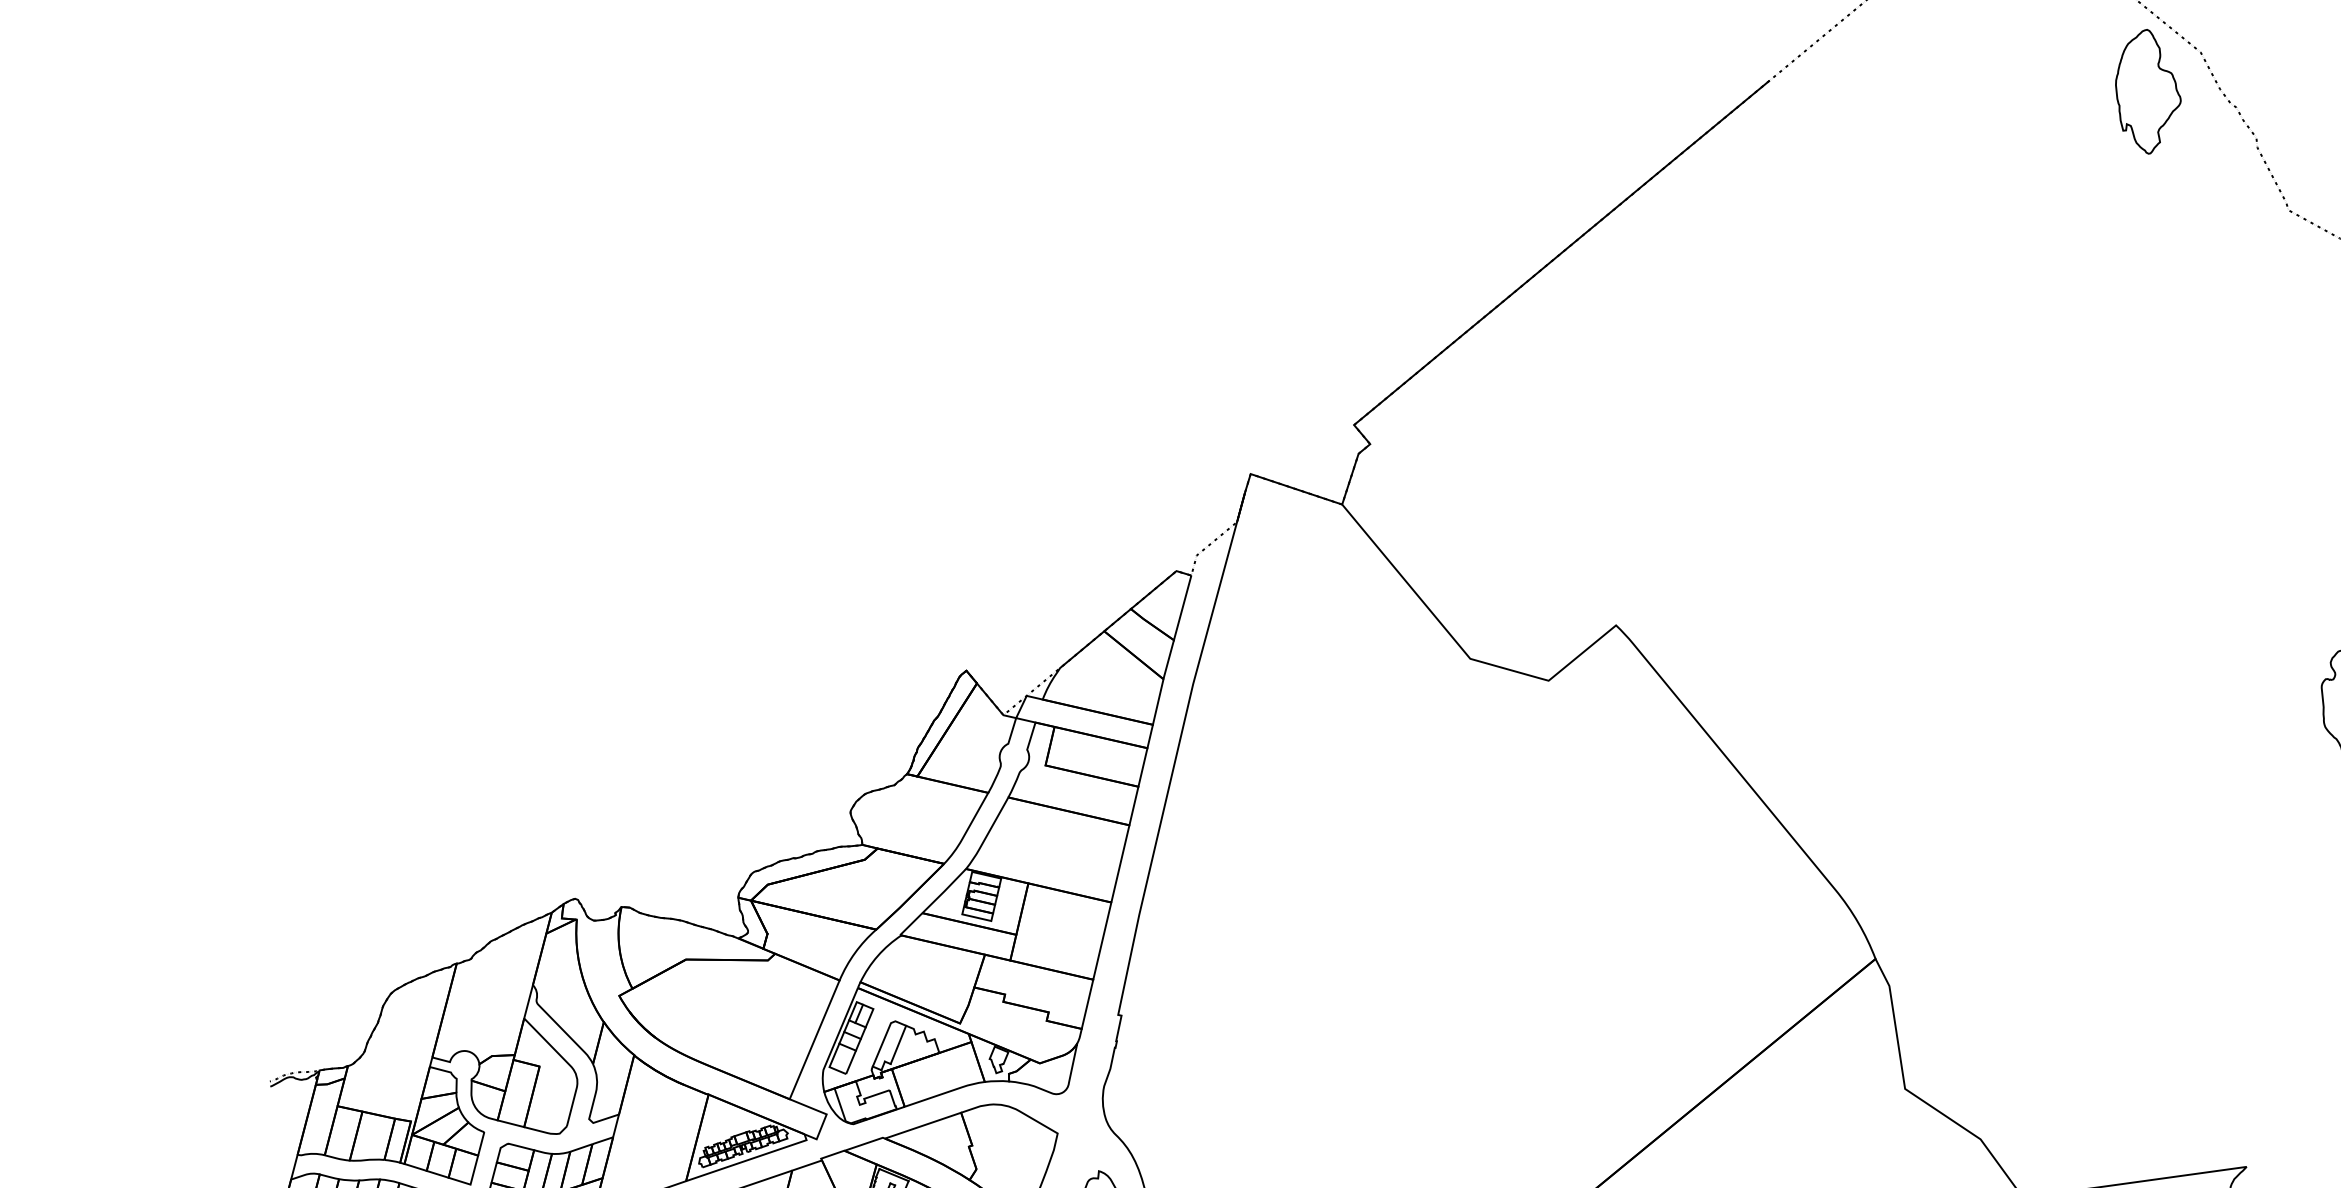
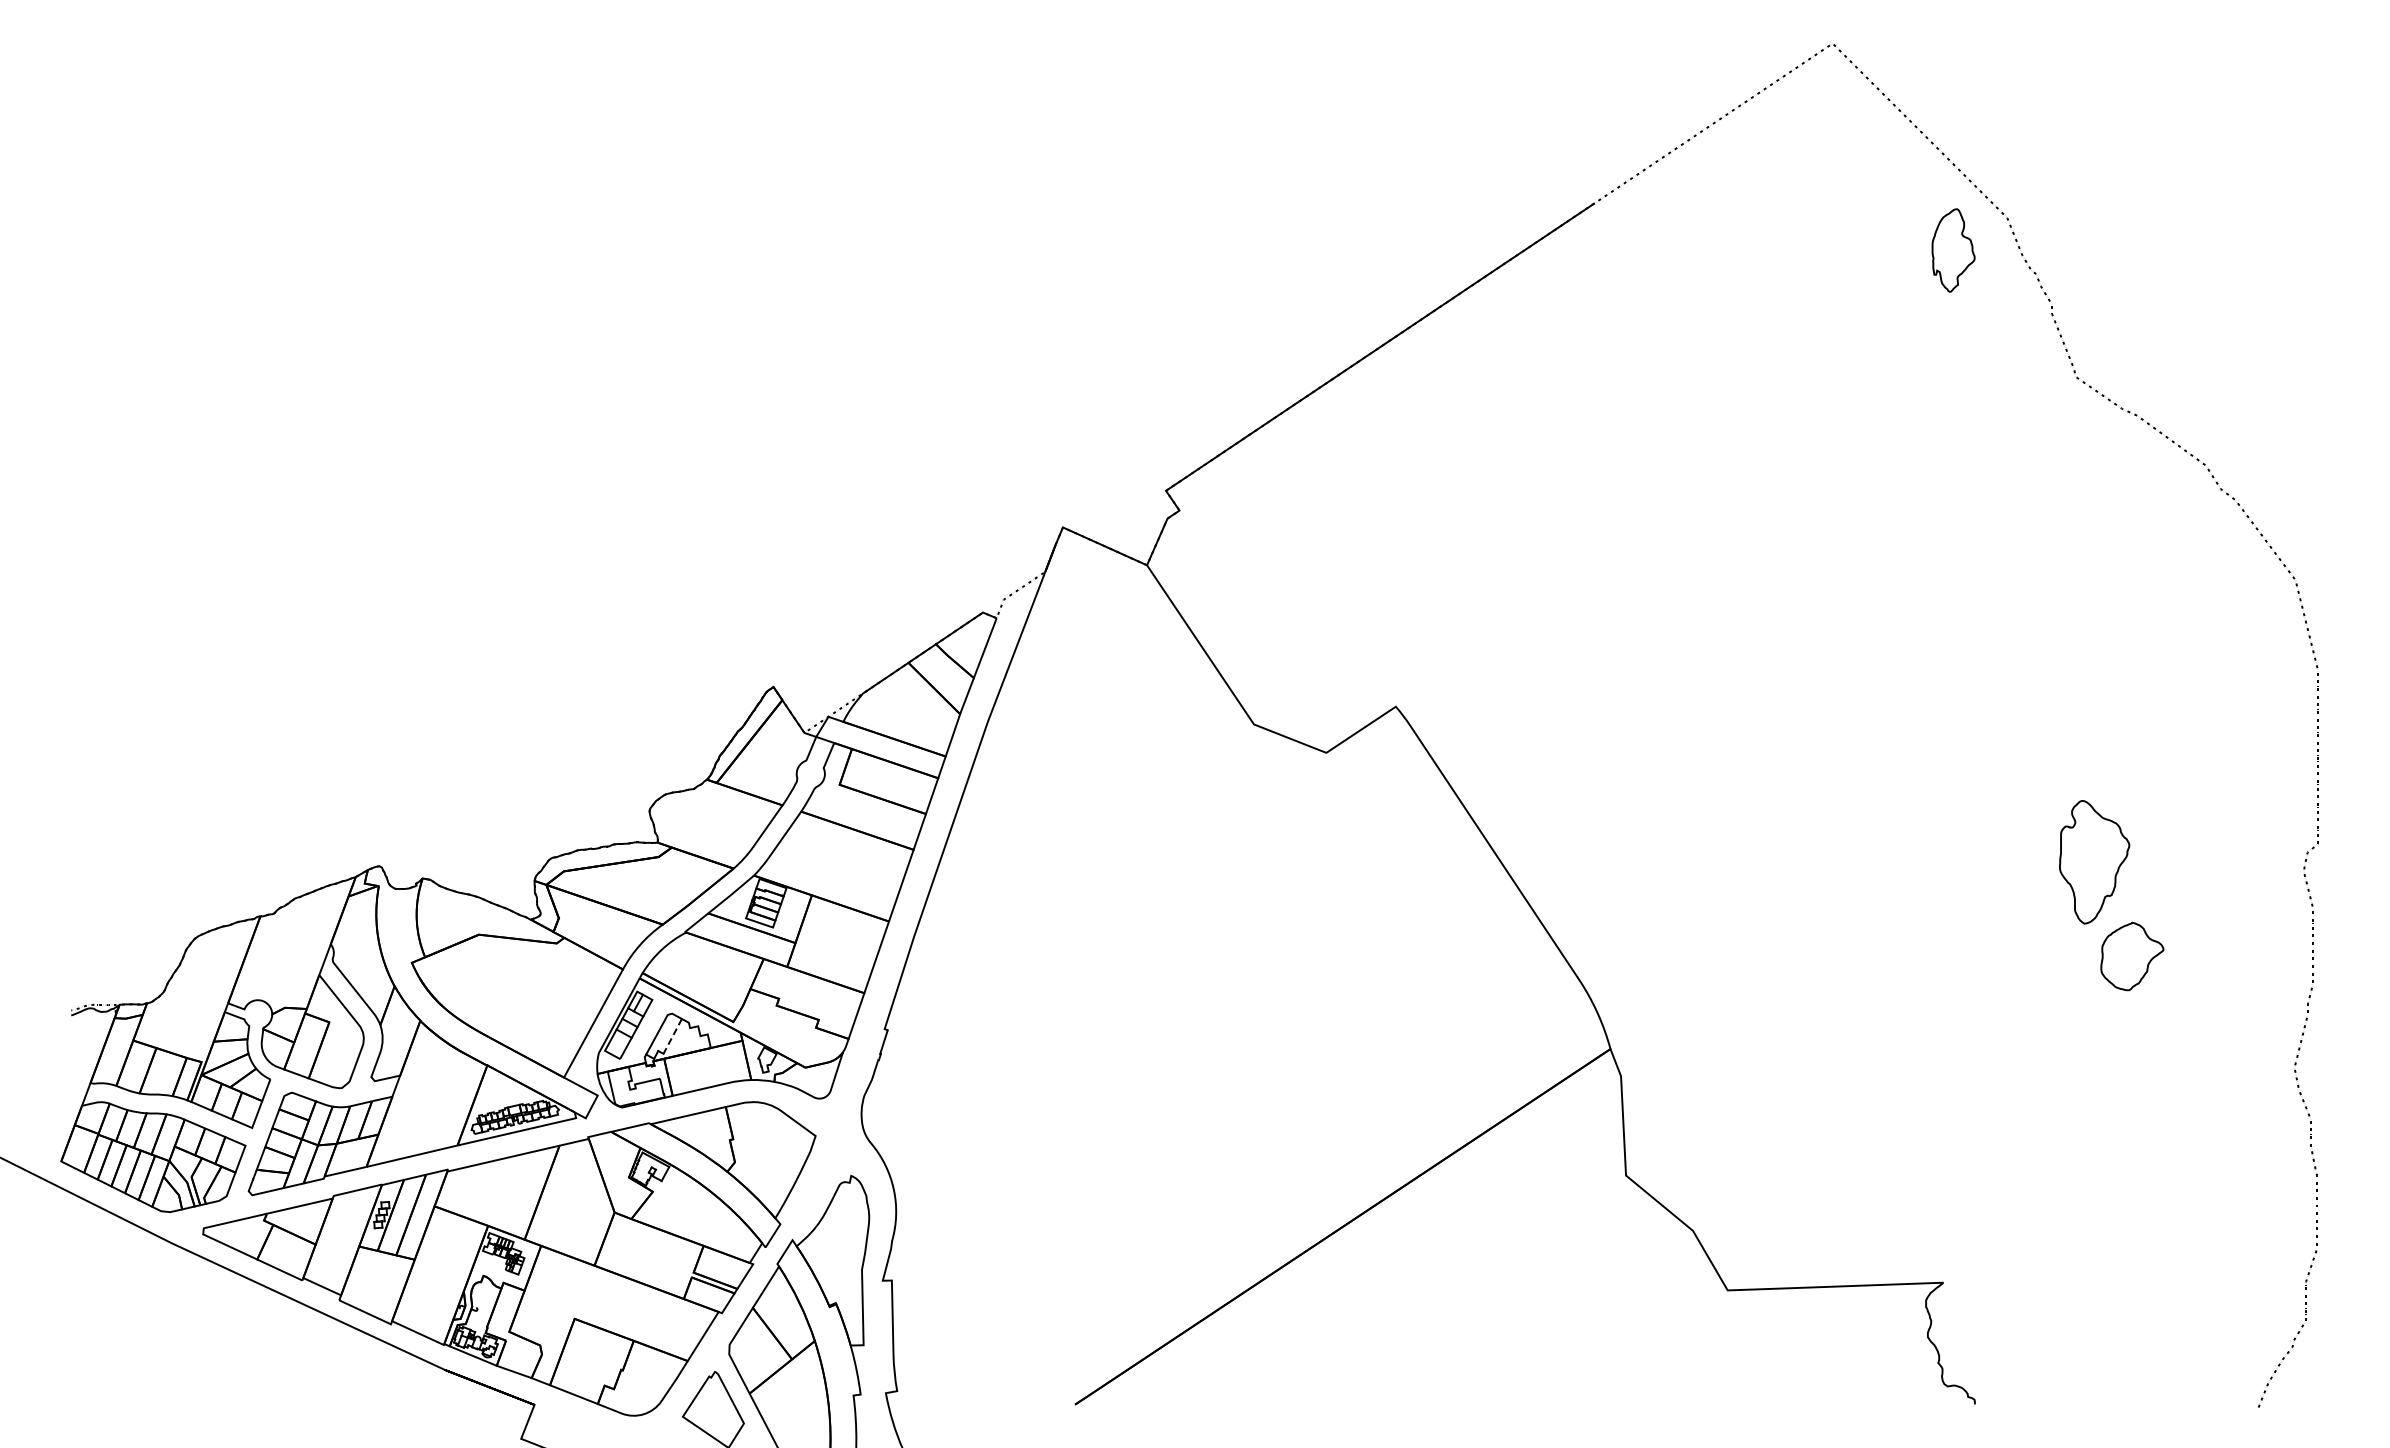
part: (2148, 91) -> (1953, 250), size x0.7
line: (898, 1045) -> (672, 1036), solid -> dashed

